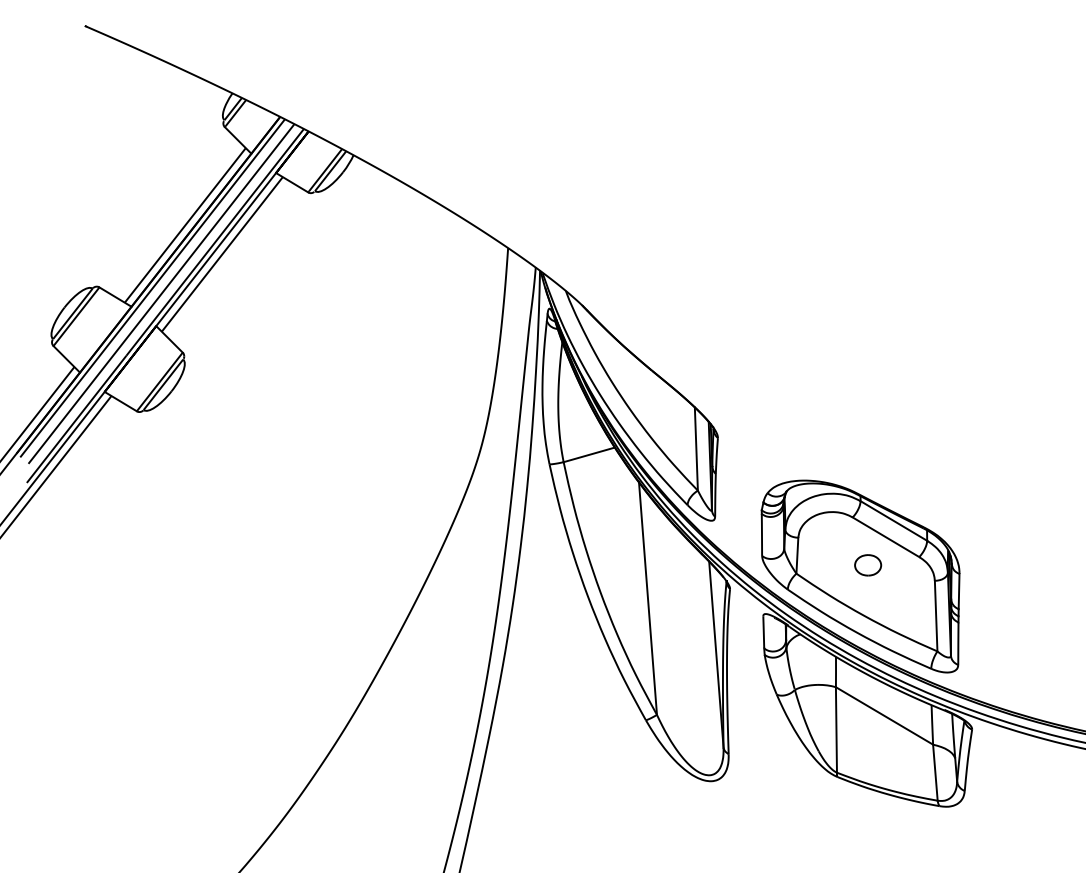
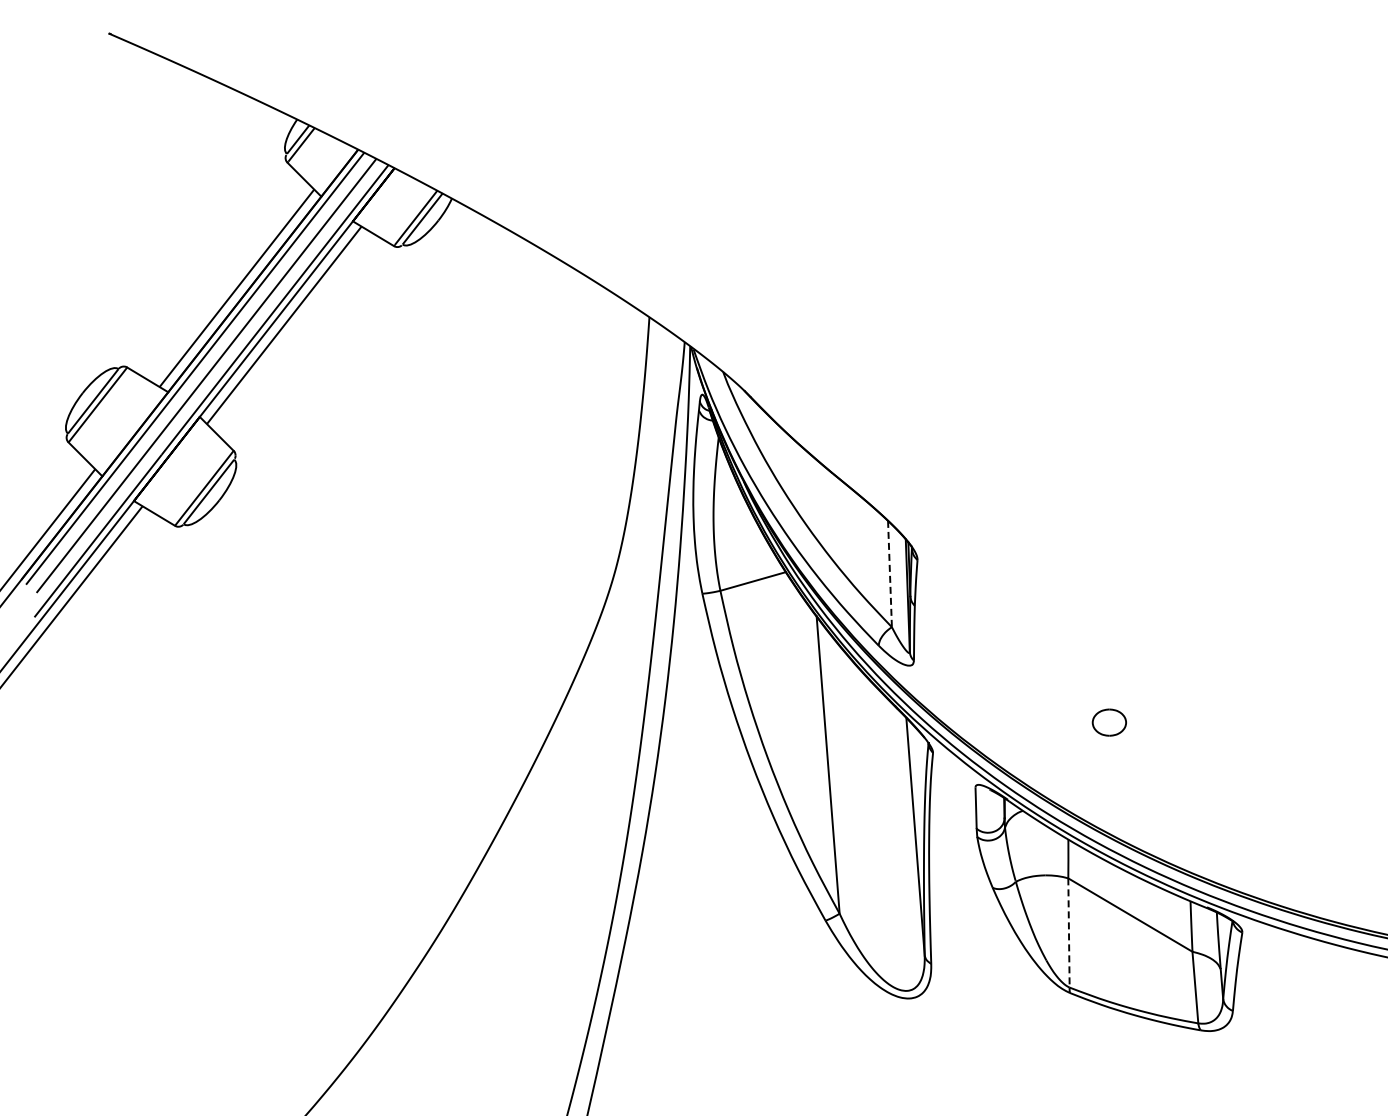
line: (696, 449) -> (890, 574), solid -> dashed
part: (860, 576) -> (1099, 736), removed
line: (836, 729) -> (1068, 932), solid -> dashed

